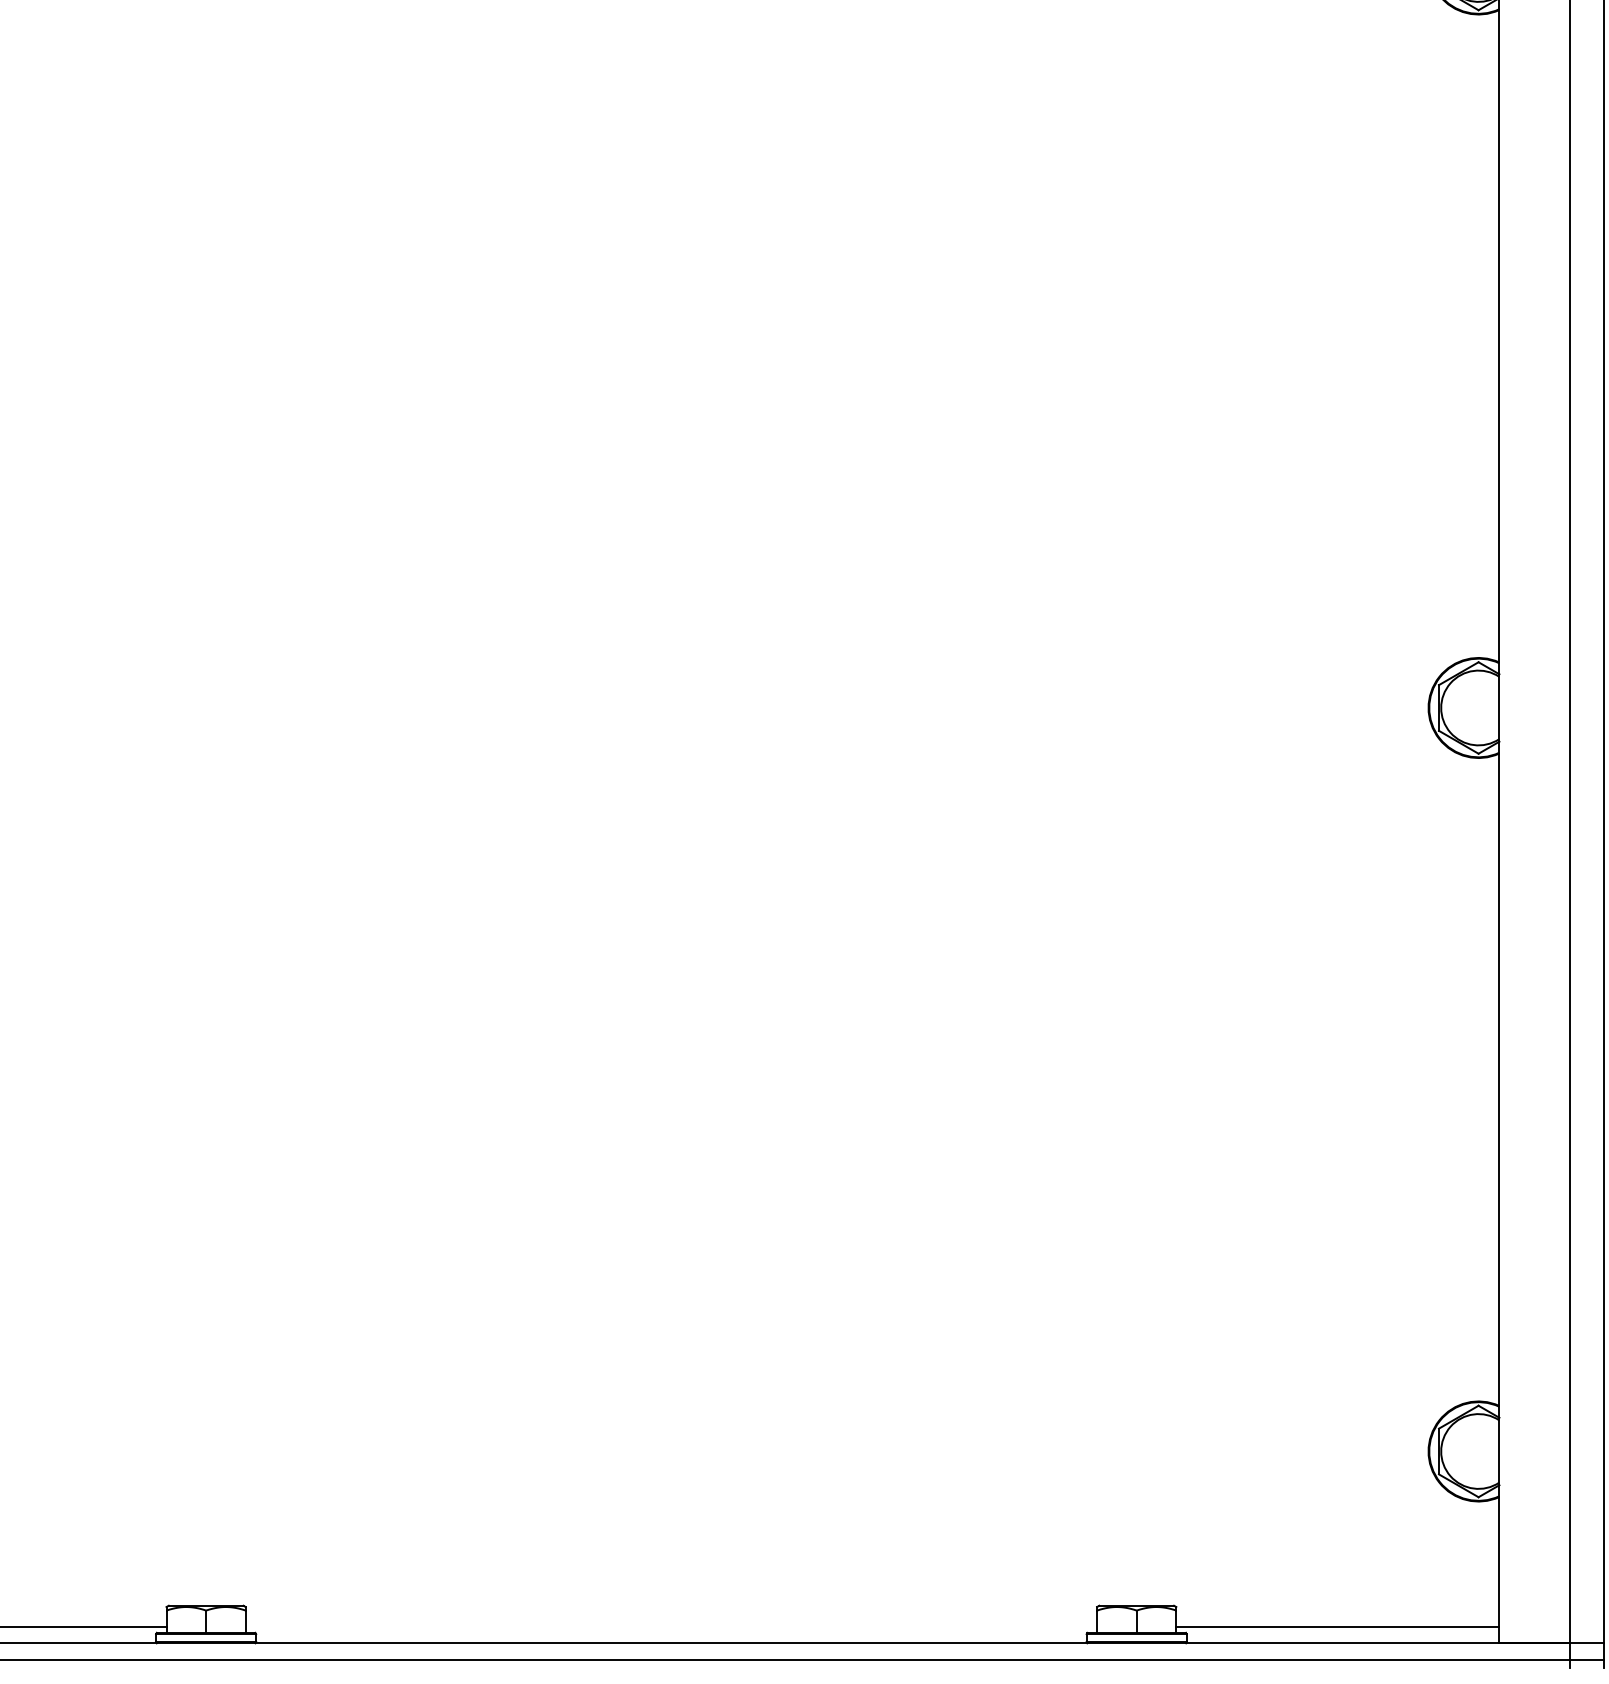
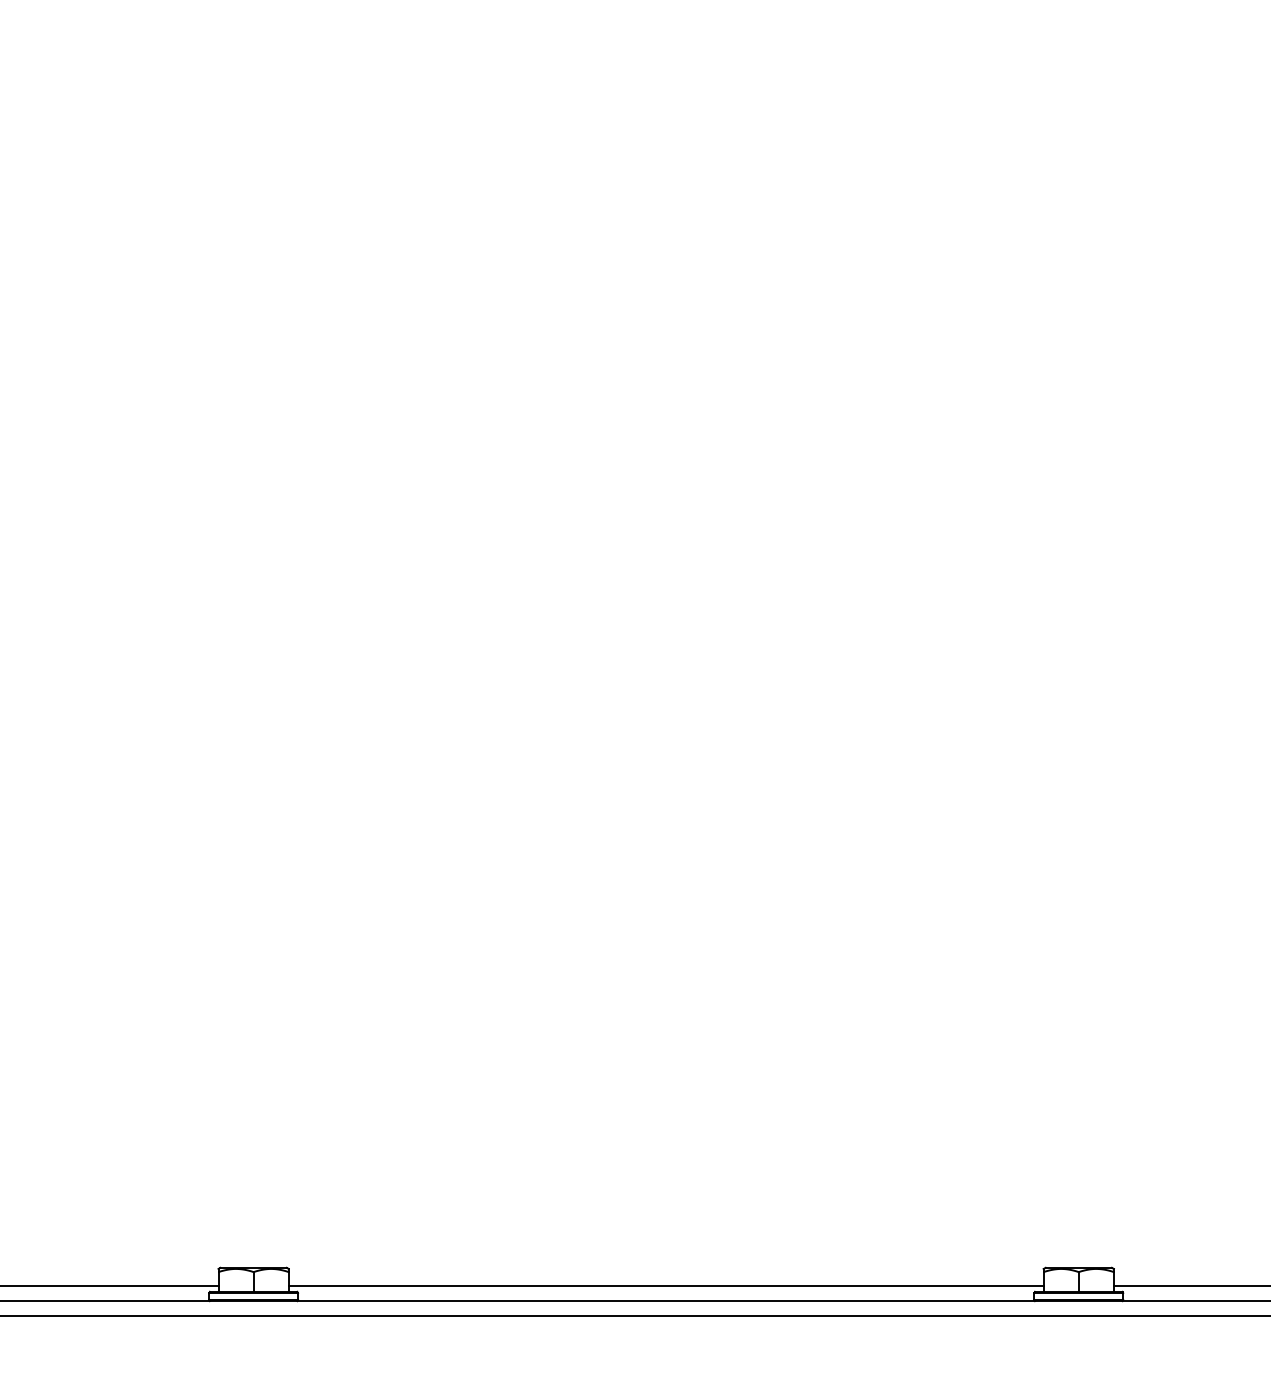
line: (671, 1626) -> (666, 1286), added

